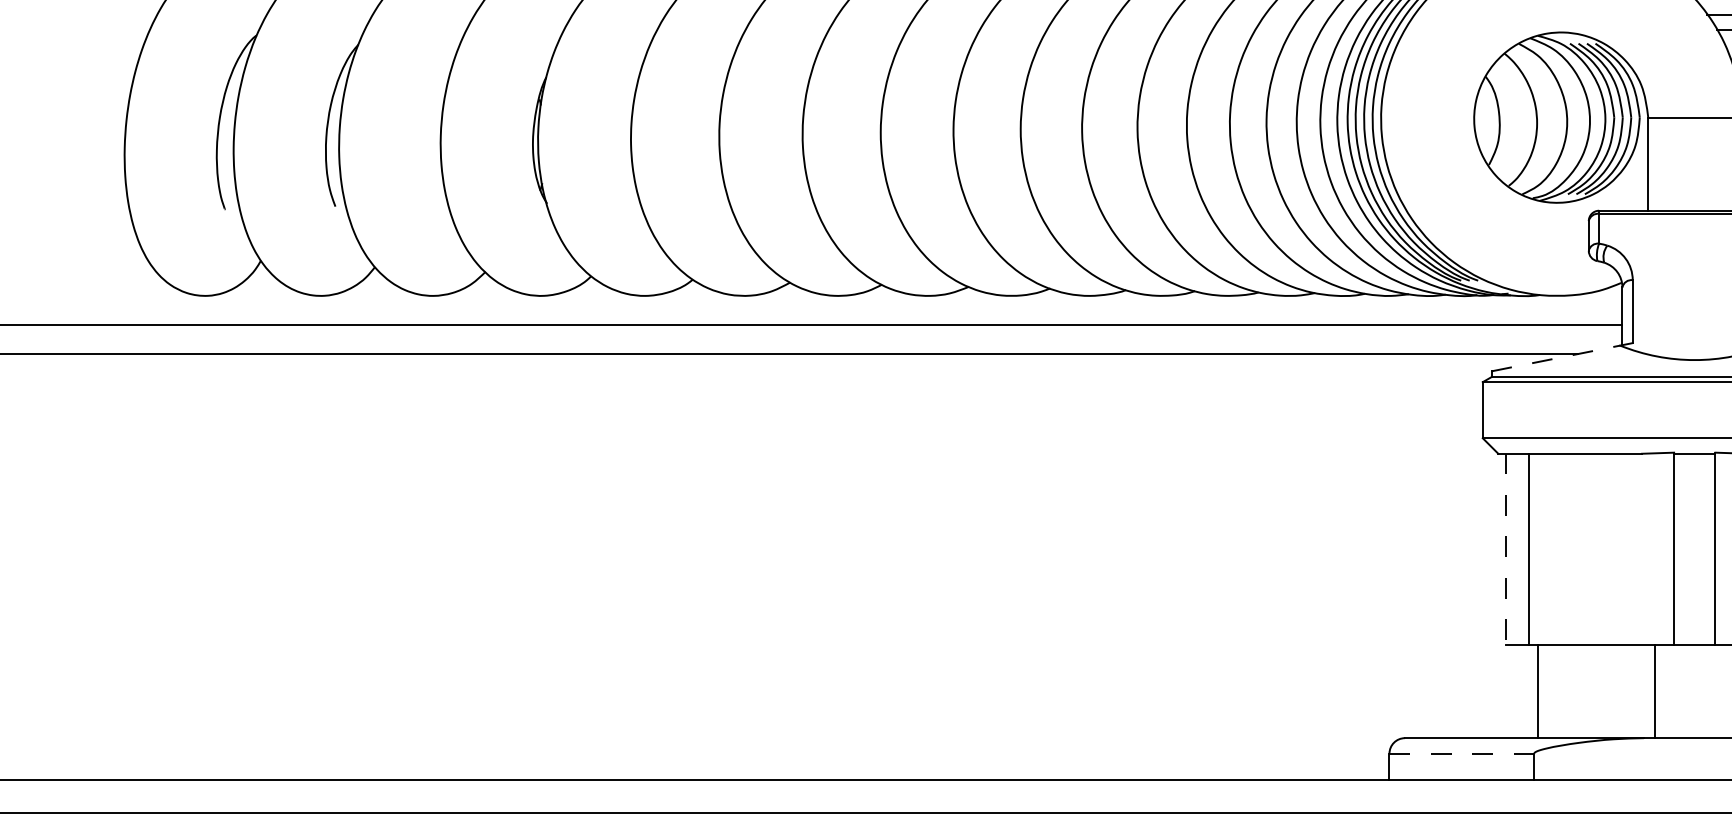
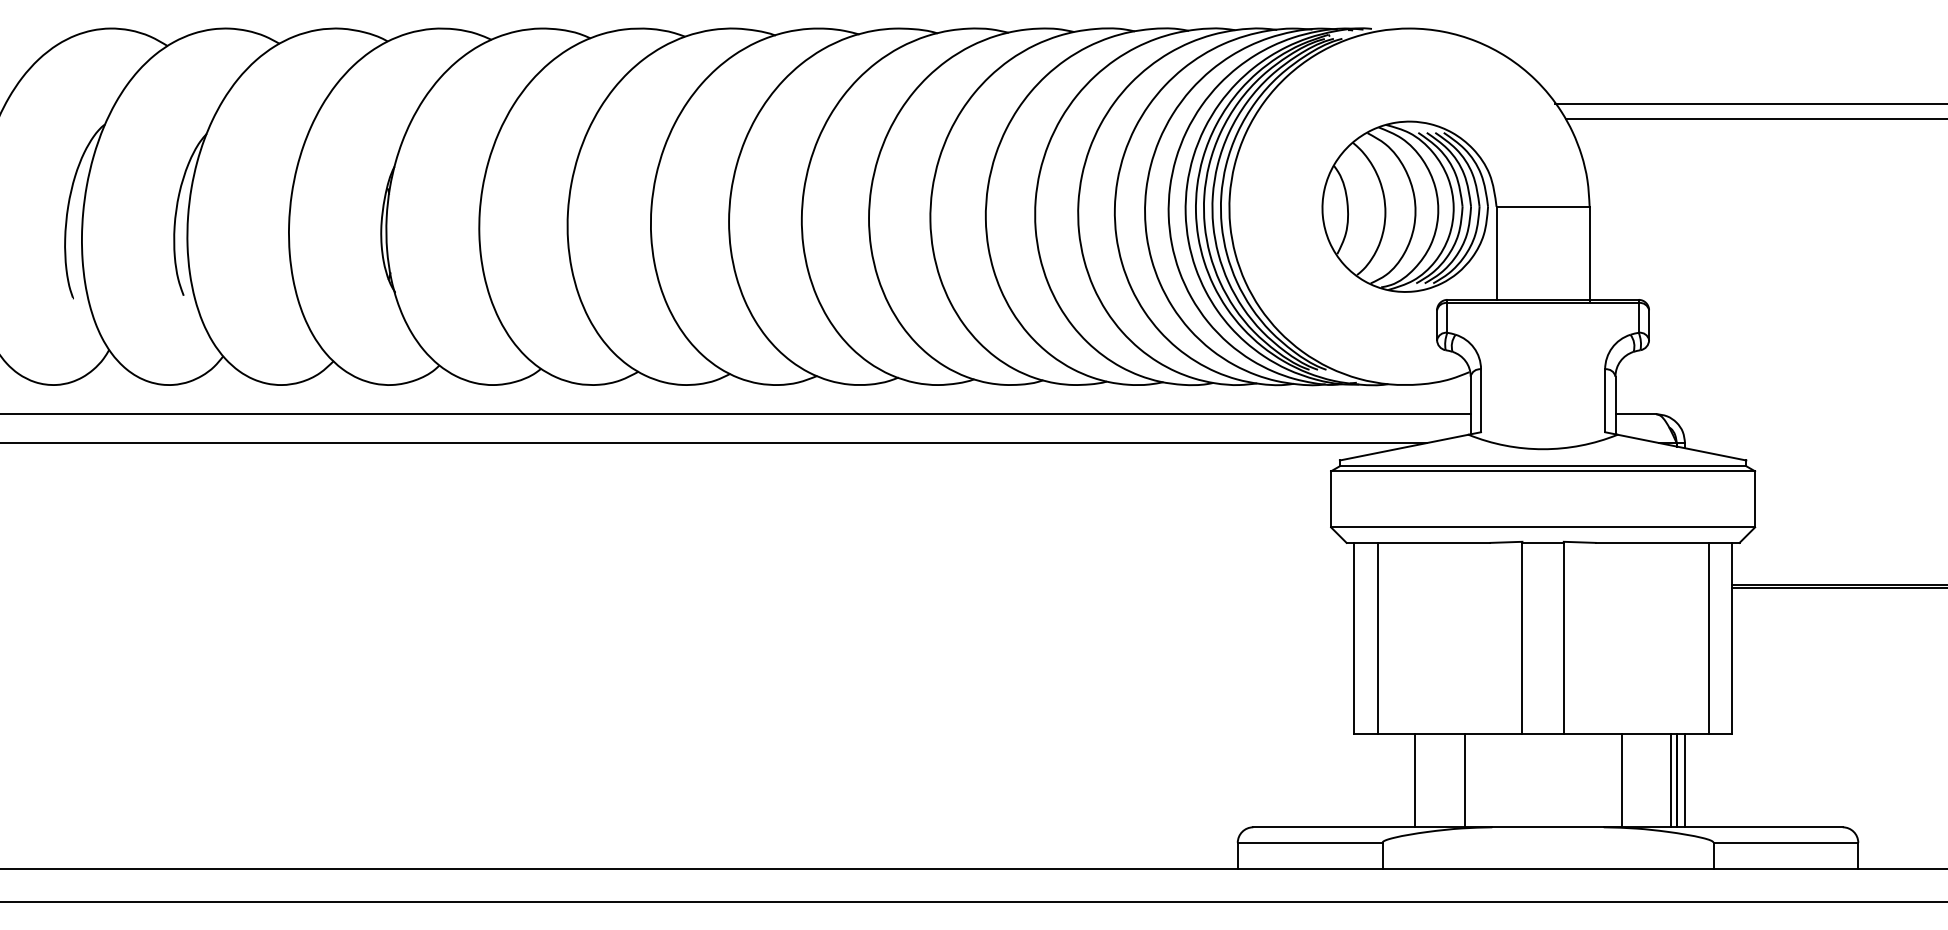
line: (1556, 358) -> (1404, 447), dashed -> solid
line: (1506, 549) -> (1354, 638), dashed -> solid
line: (1537, 691) -> (1414, 780), moved
line: (1655, 691) -> (1464, 780), moved
line: (1461, 753) -> (1309, 842), dashed -> solid

